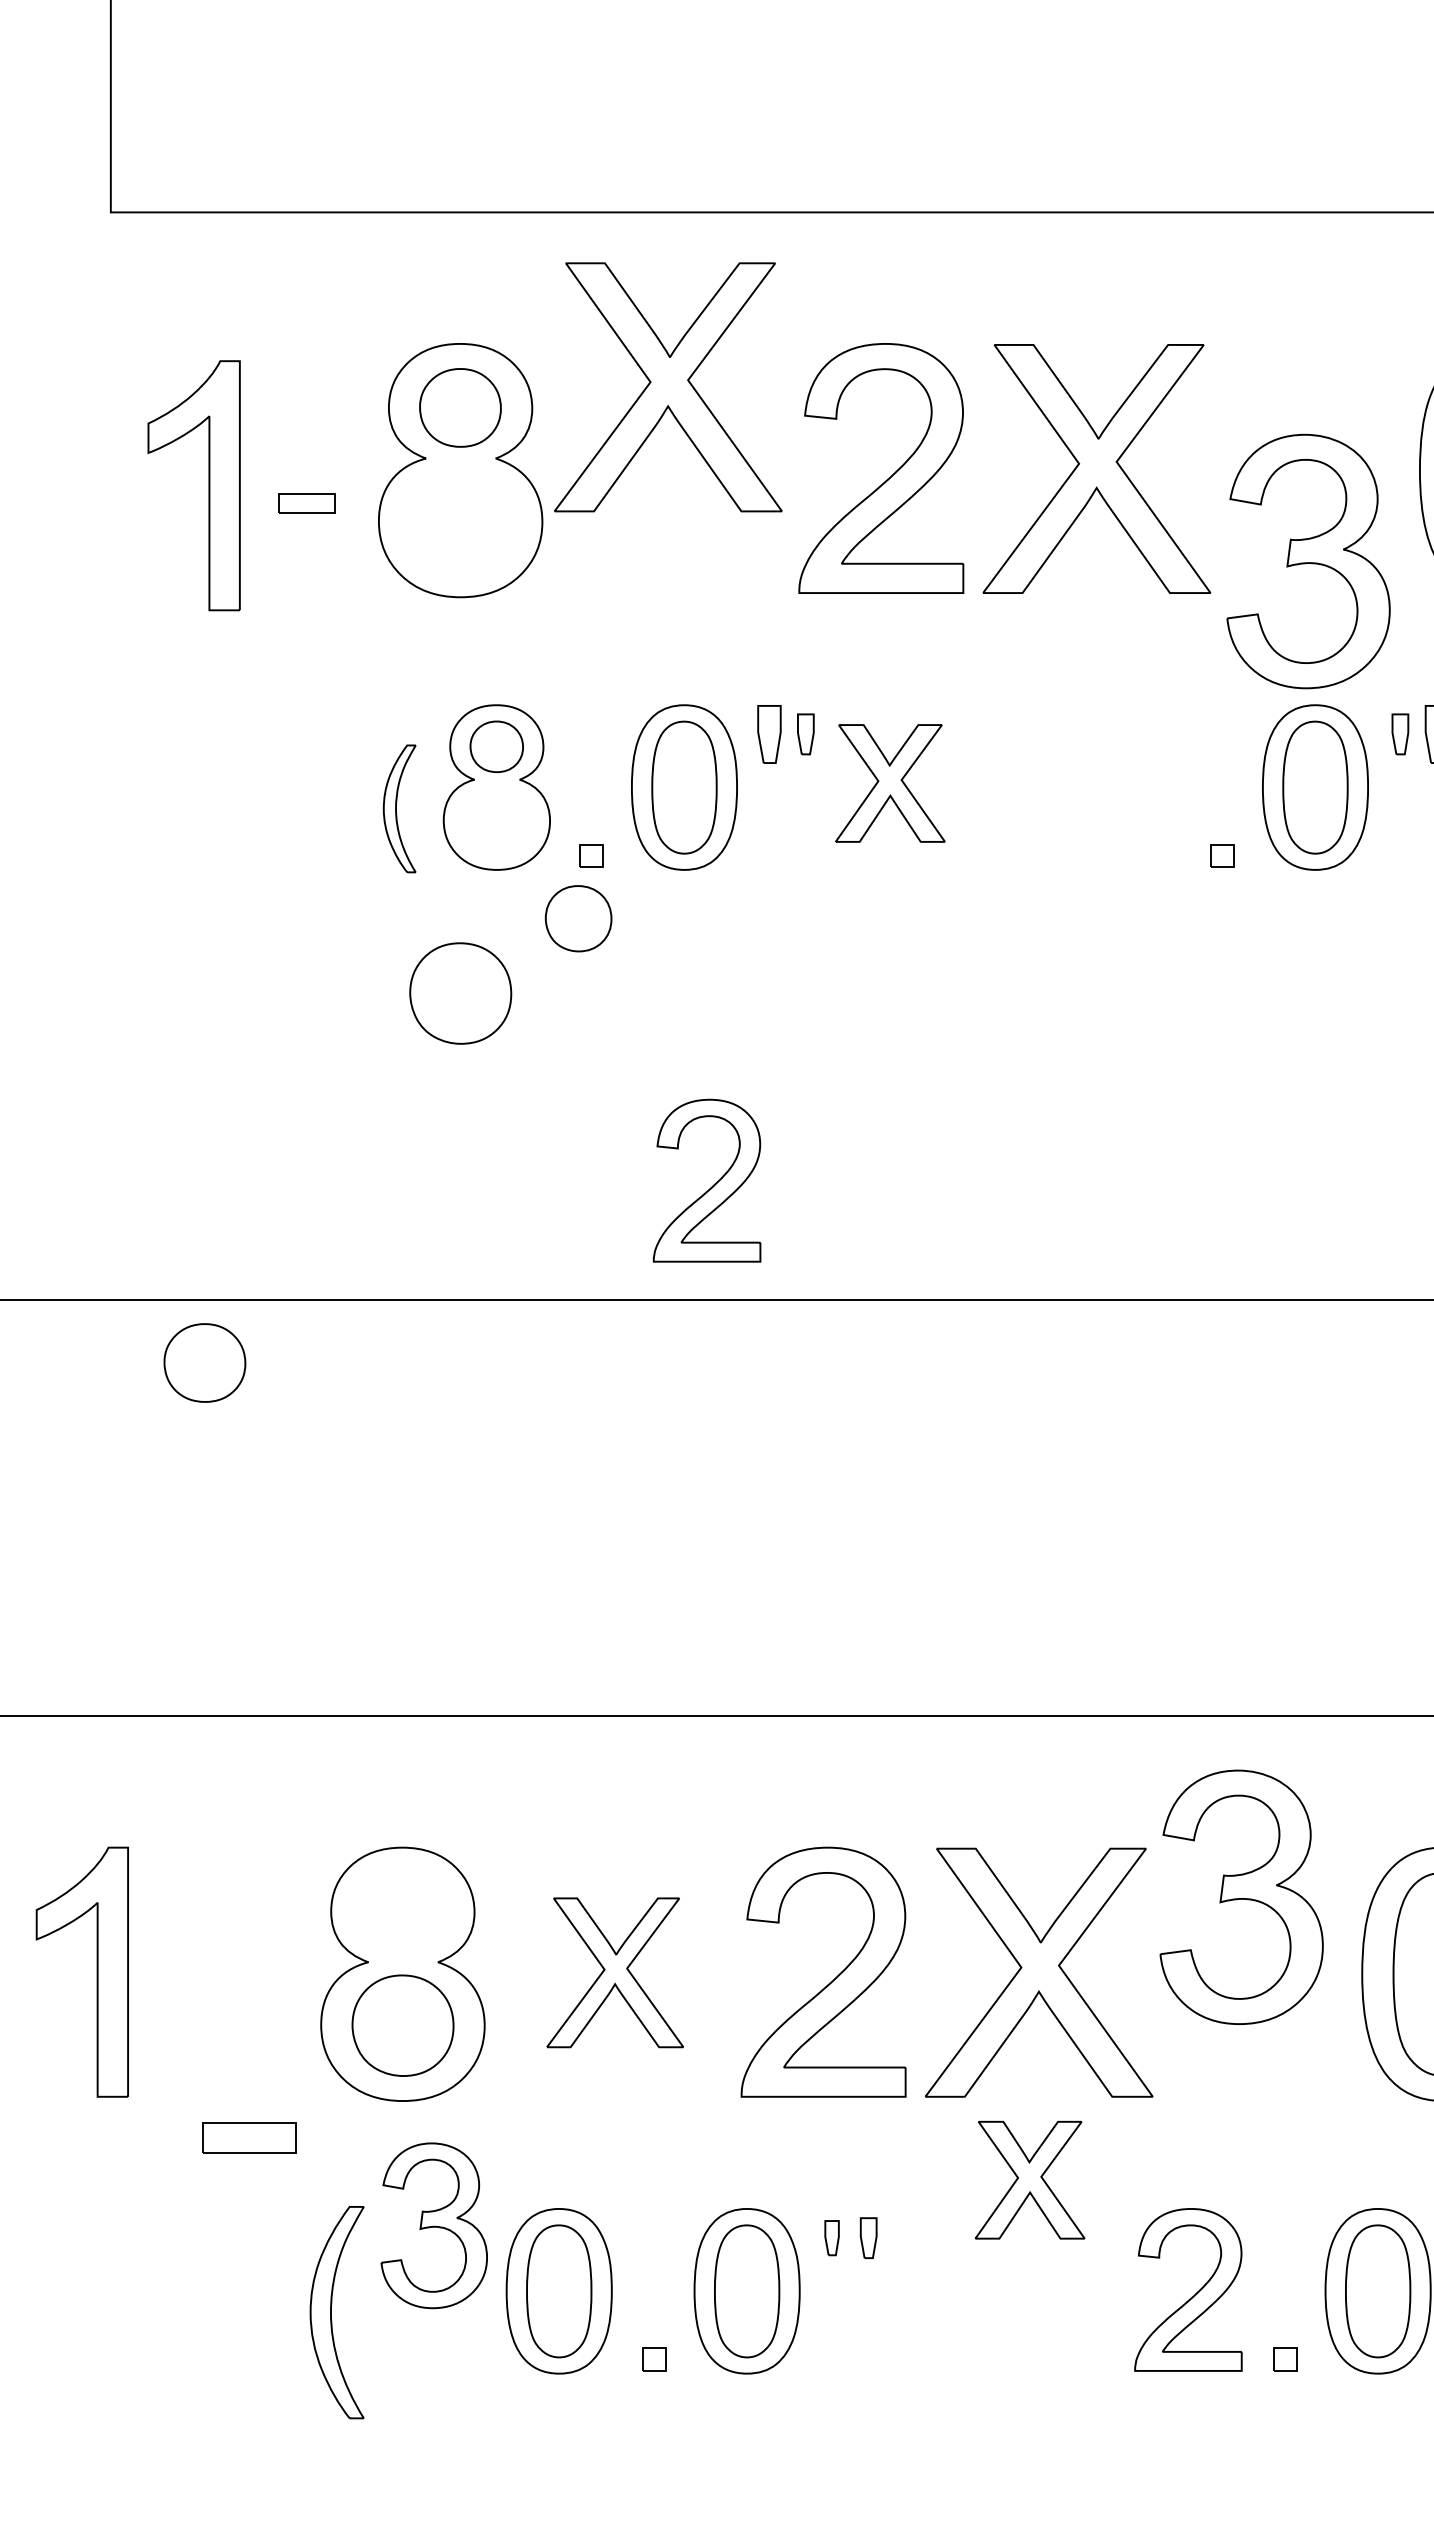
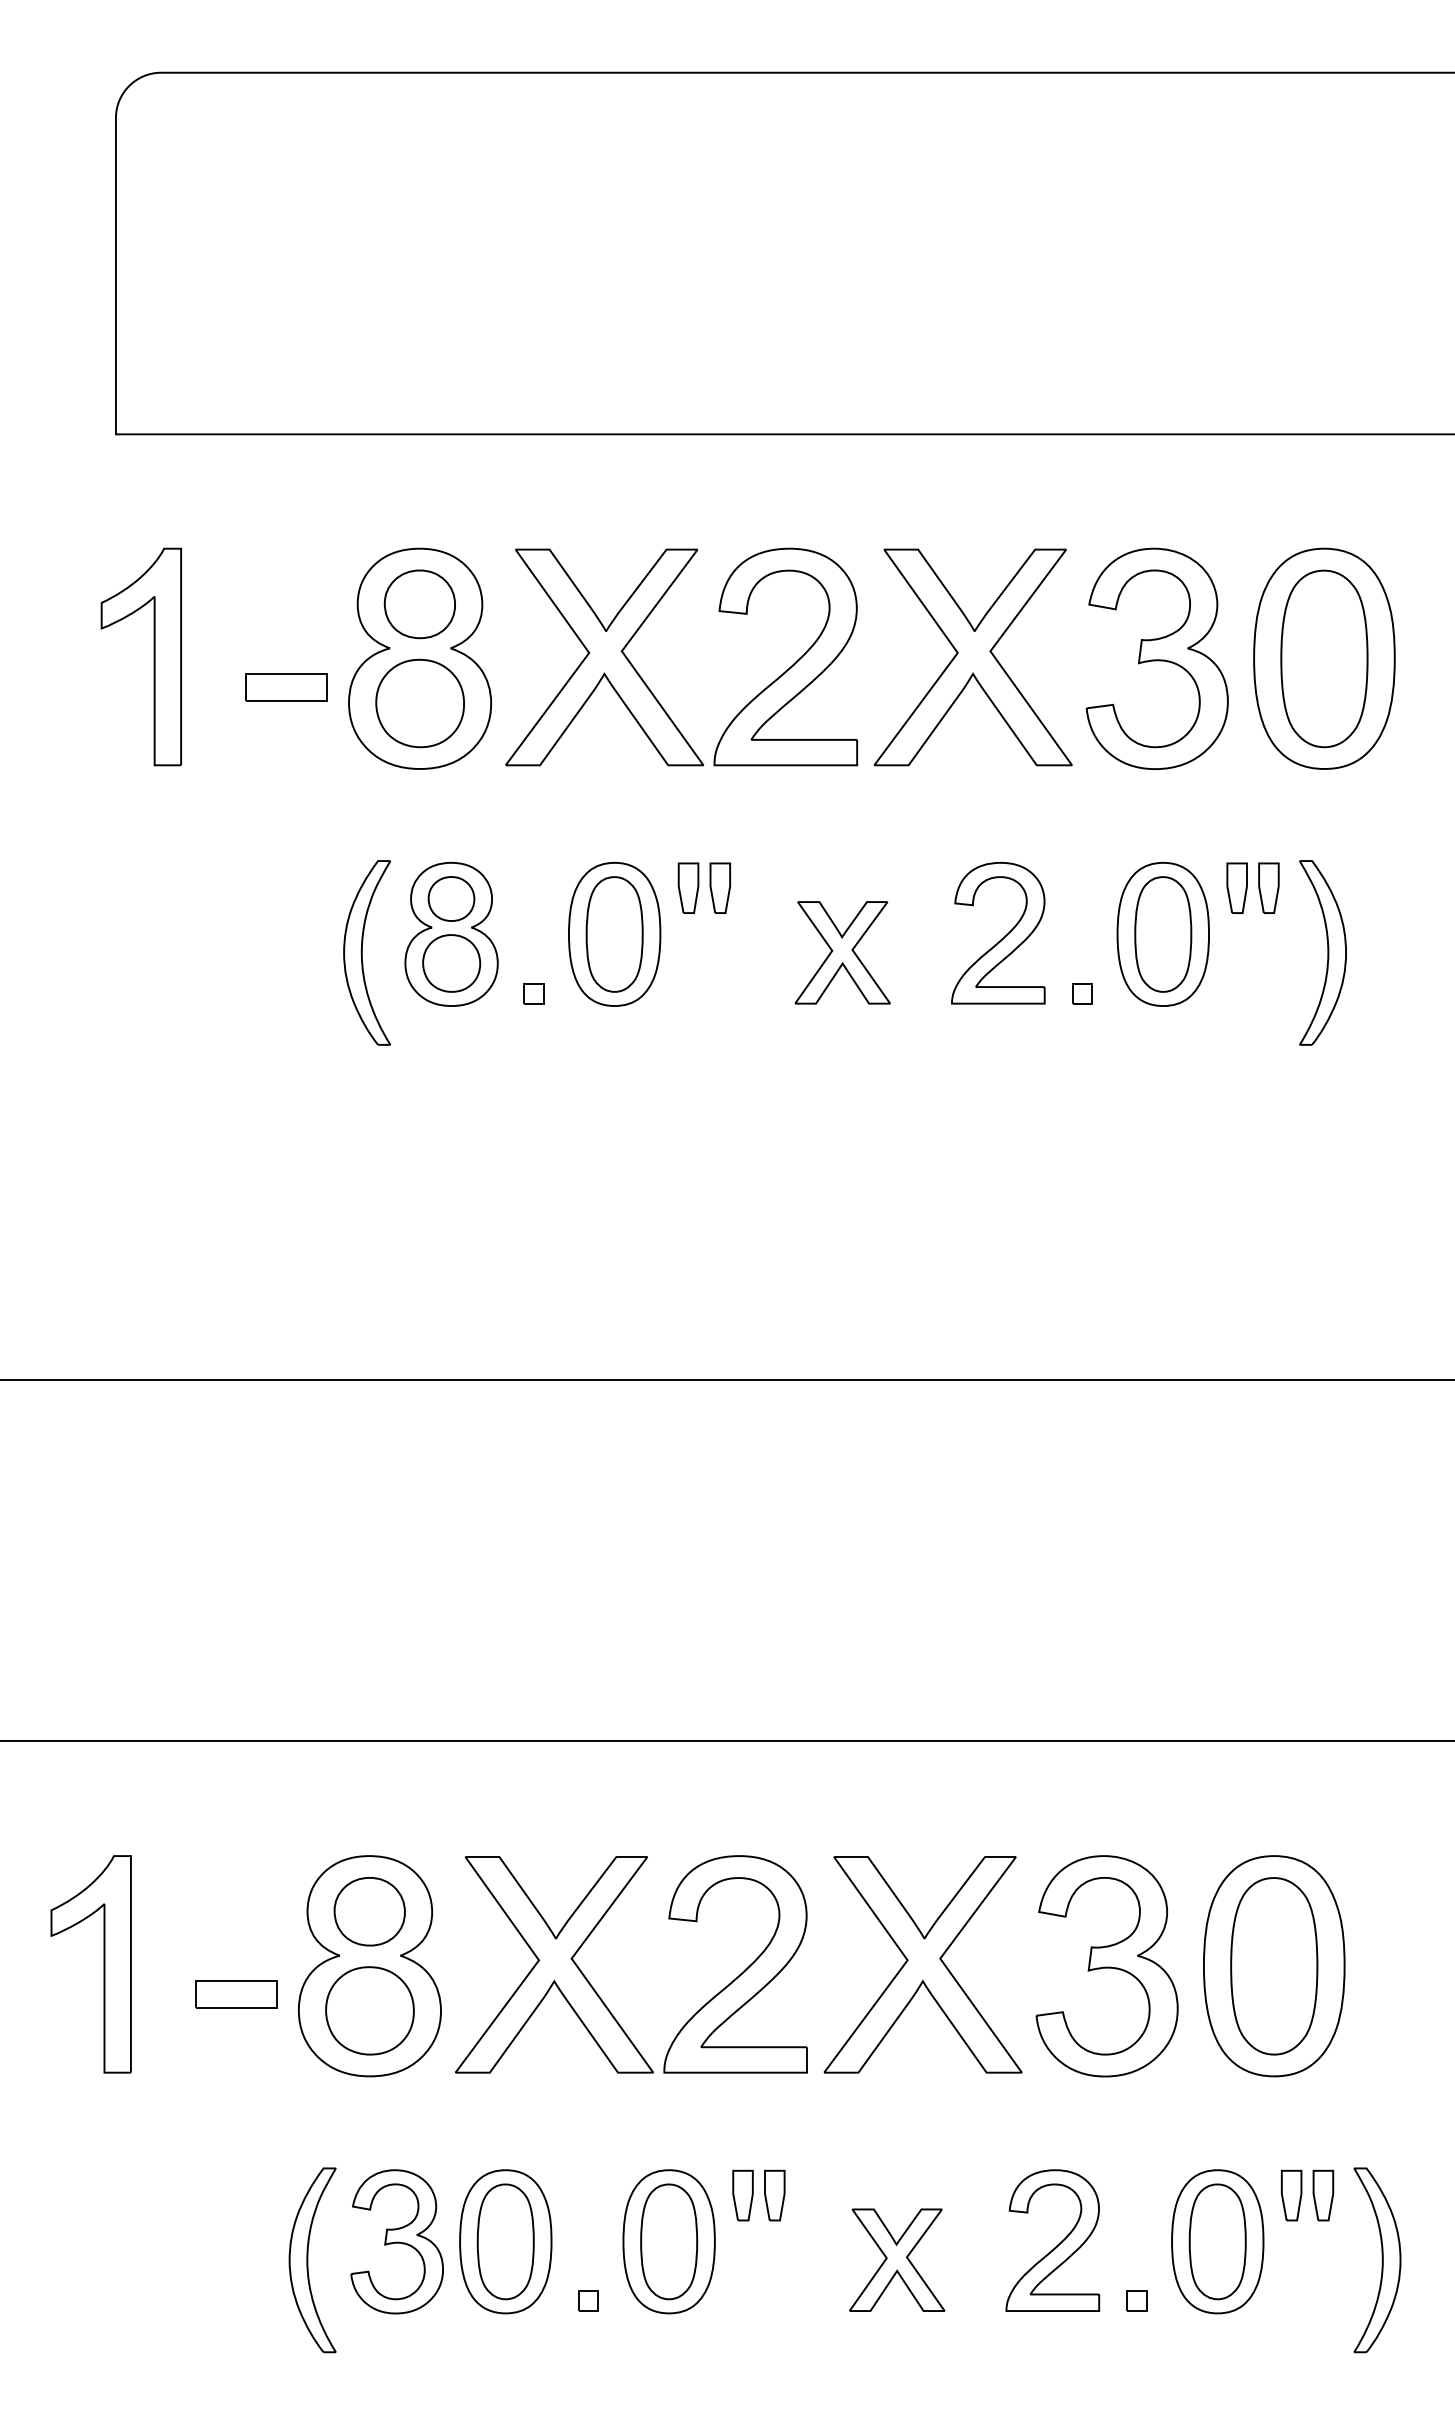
part: (668, 387) -> (604, 657), moved
part: (208, 485) -> (153, 656), moved
part: (306, 503) -> (286, 687), size x1.67
part: (1307, 561) -> (1156, 658), moved
part: (805, 733) -> (719, 887), size x1.43
part: (1399, 733) -> (1236, 887), size x1.43
part: (890, 783) -> (842, 952), moved
part: (399, 808) -> (366, 952), size x1.67
part: (578, 918) -> (451, 963), moved
part: (459, 993) -> (419, 703), moved
part: (707, 1181) -> (998, 933), moved
part: (204, 1362) -> (369, 1911), moved
part: (1240, 1897) -> (1106, 1966), moved
part: (615, 1972) -> (554, 1964), size x1.67
part: (249, 2137) -> (236, 1994), moved
part: (1030, 2179) -> (897, 2259), moved
part: (433, 2225) -> (396, 2241), moved
part: (831, 2238) -> (742, 2195), size x1.67
part: (868, 2238) -> (774, 2195), size x1.43

